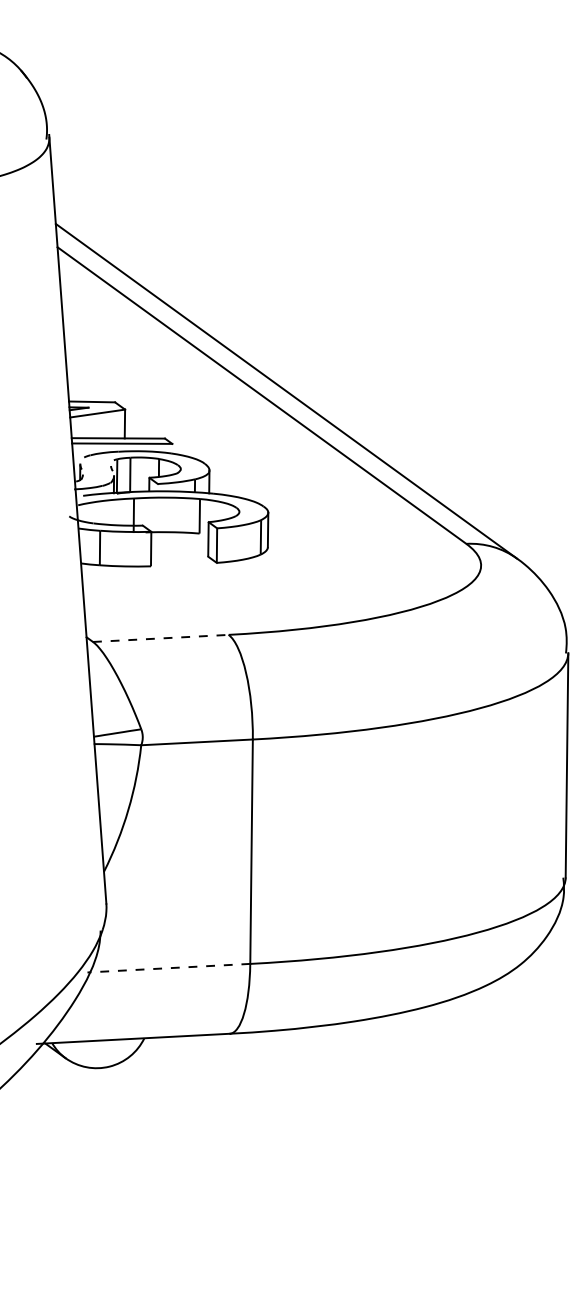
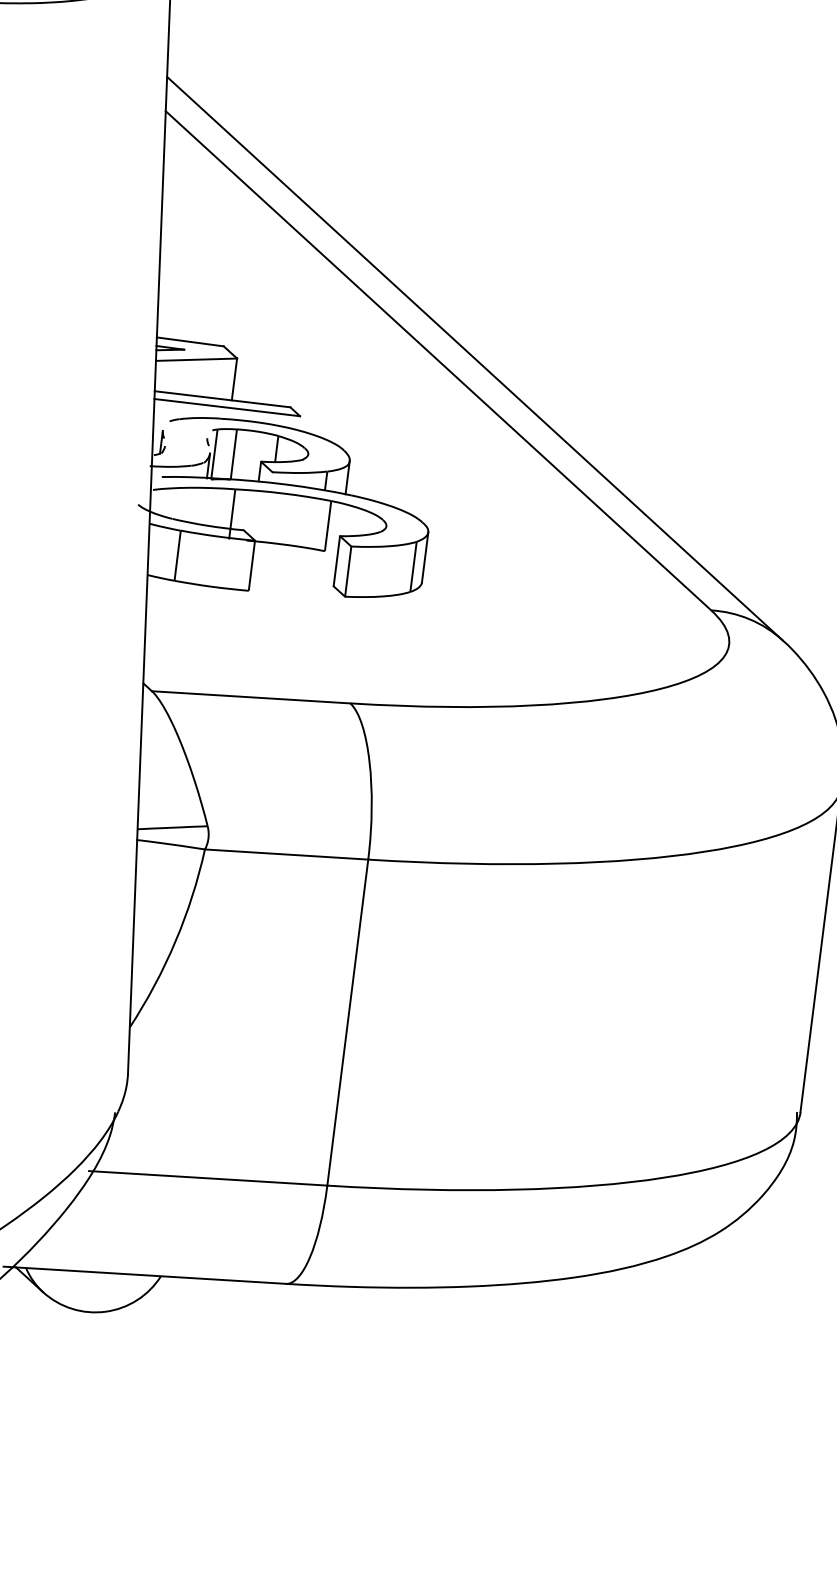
line: (160, 638) -> (250, 697), dashed -> solid
line: (168, 968) -> (207, 1178), dashed -> solid

